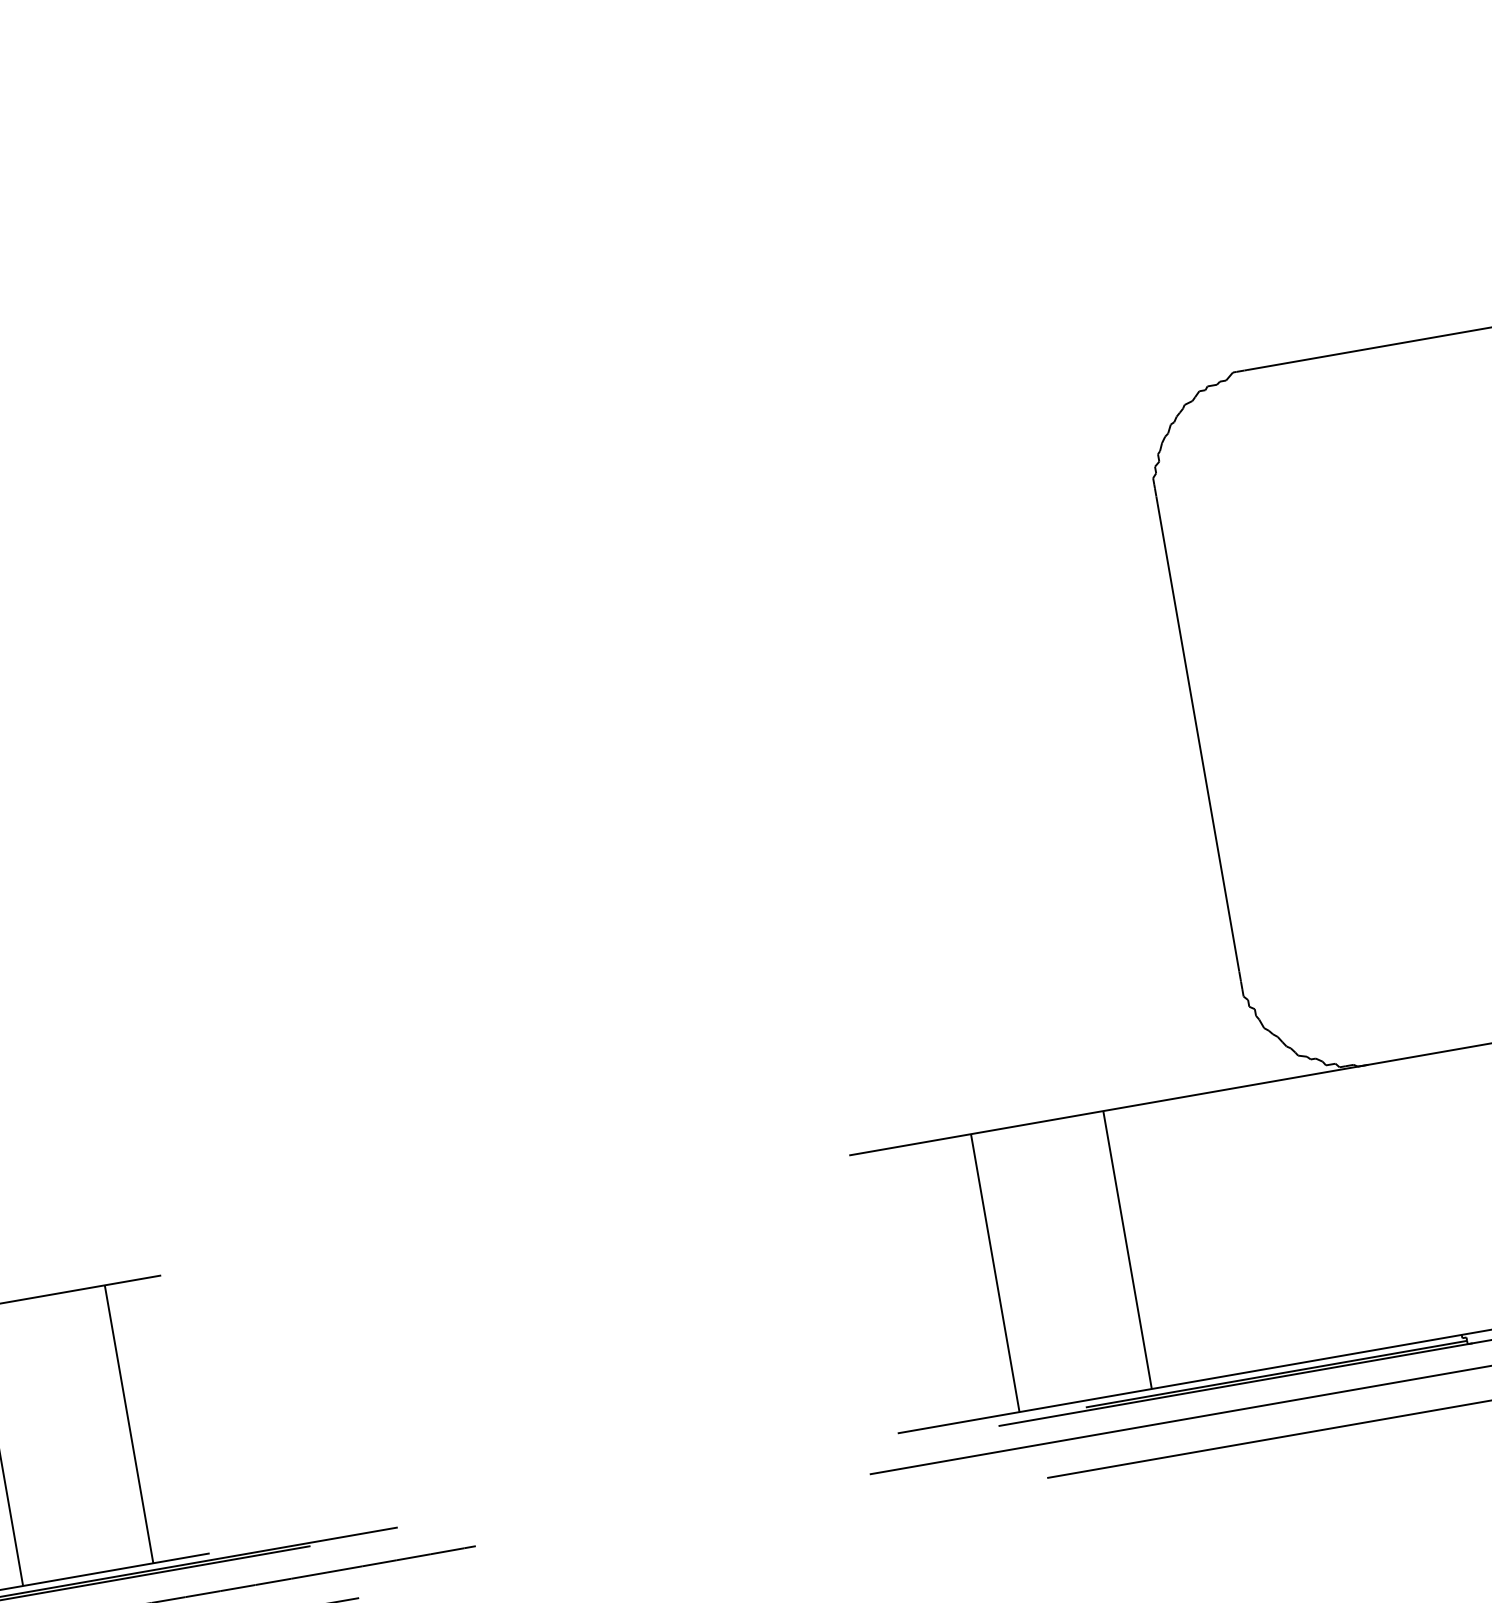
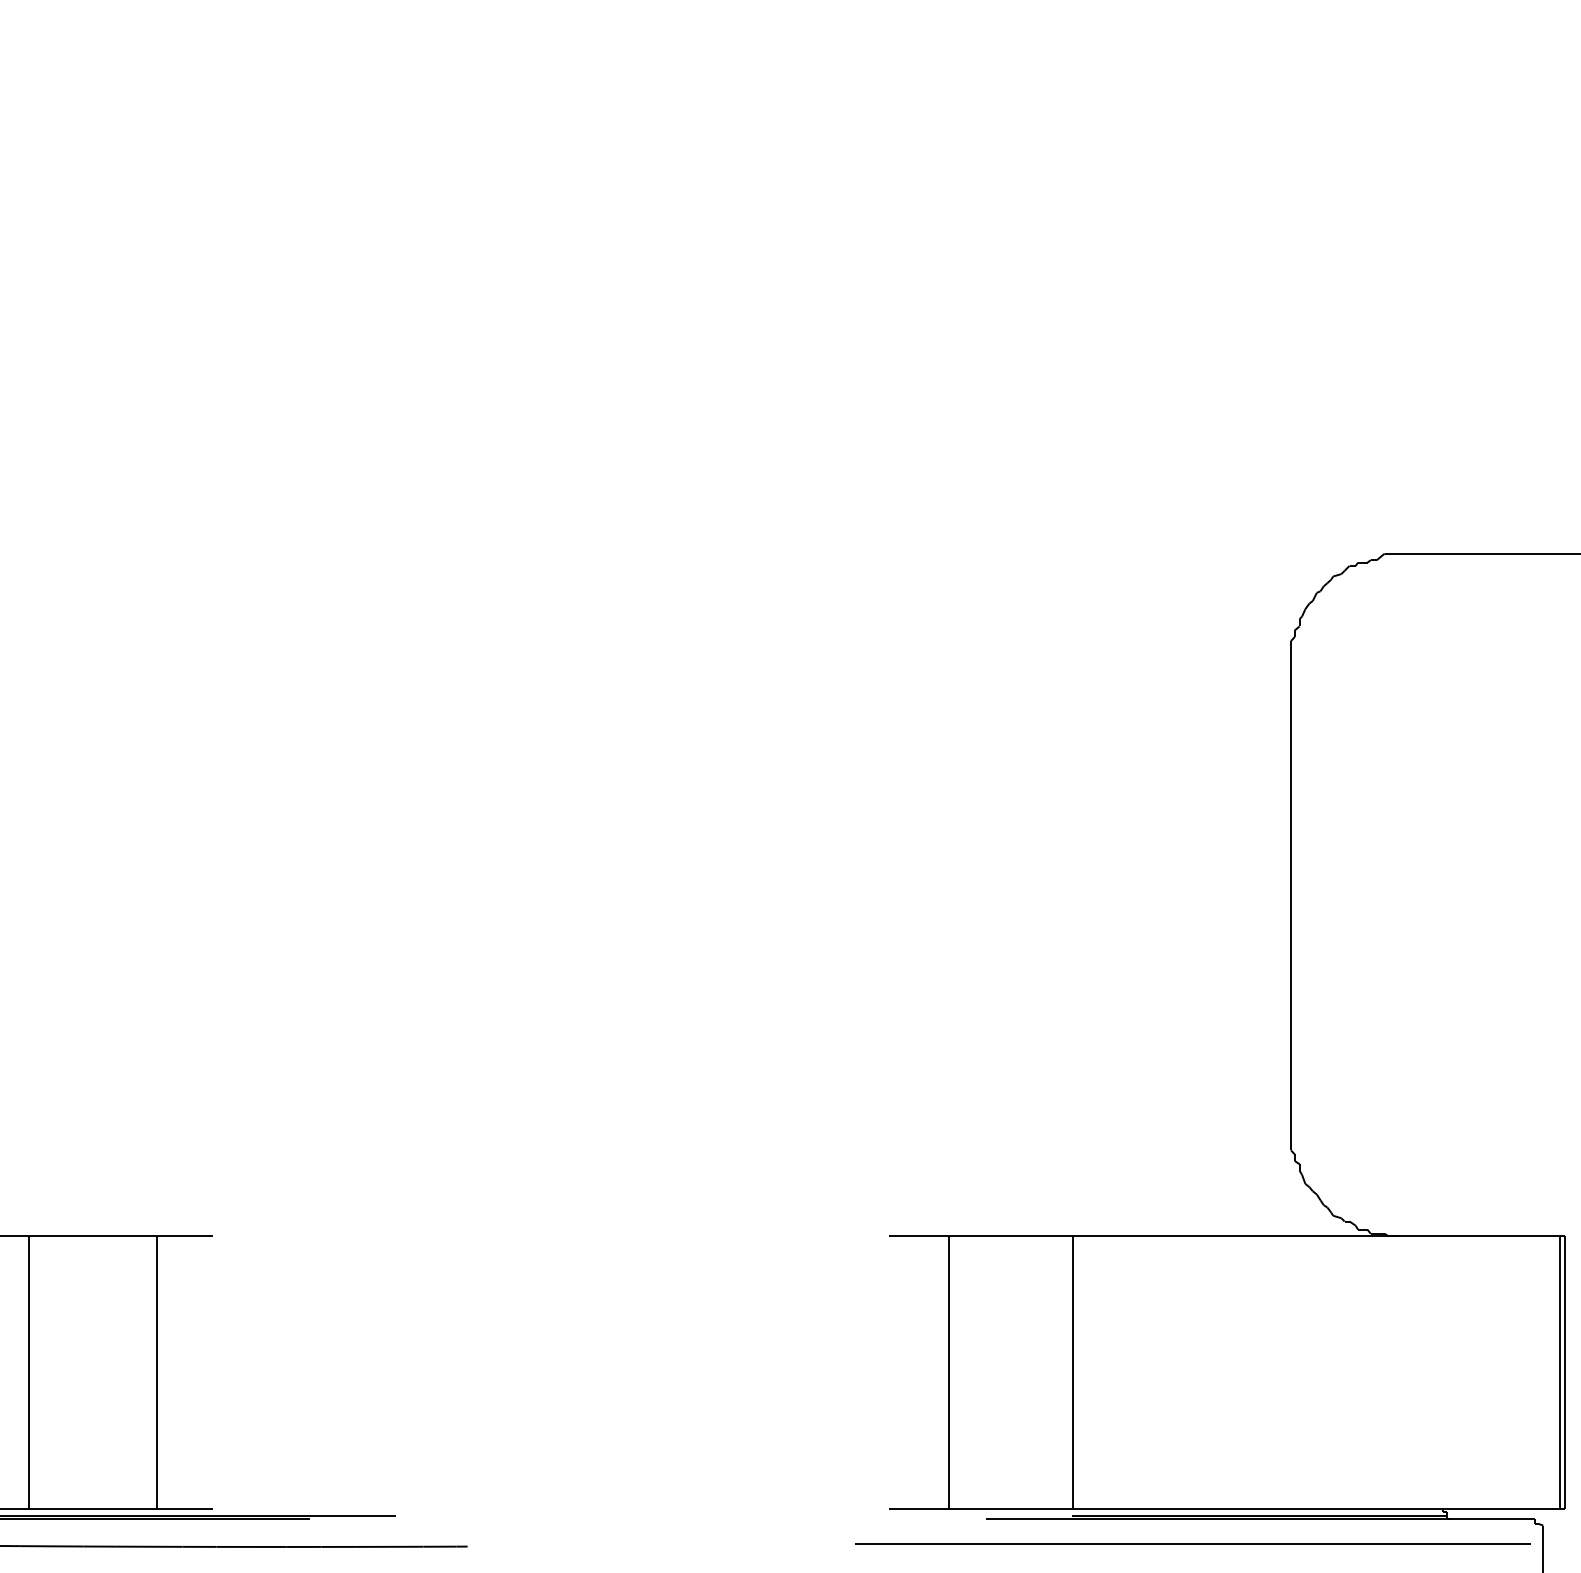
line: (1127, 1249) -> (1073, 1372), moved
line: (995, 1272) -> (949, 1372), moved

